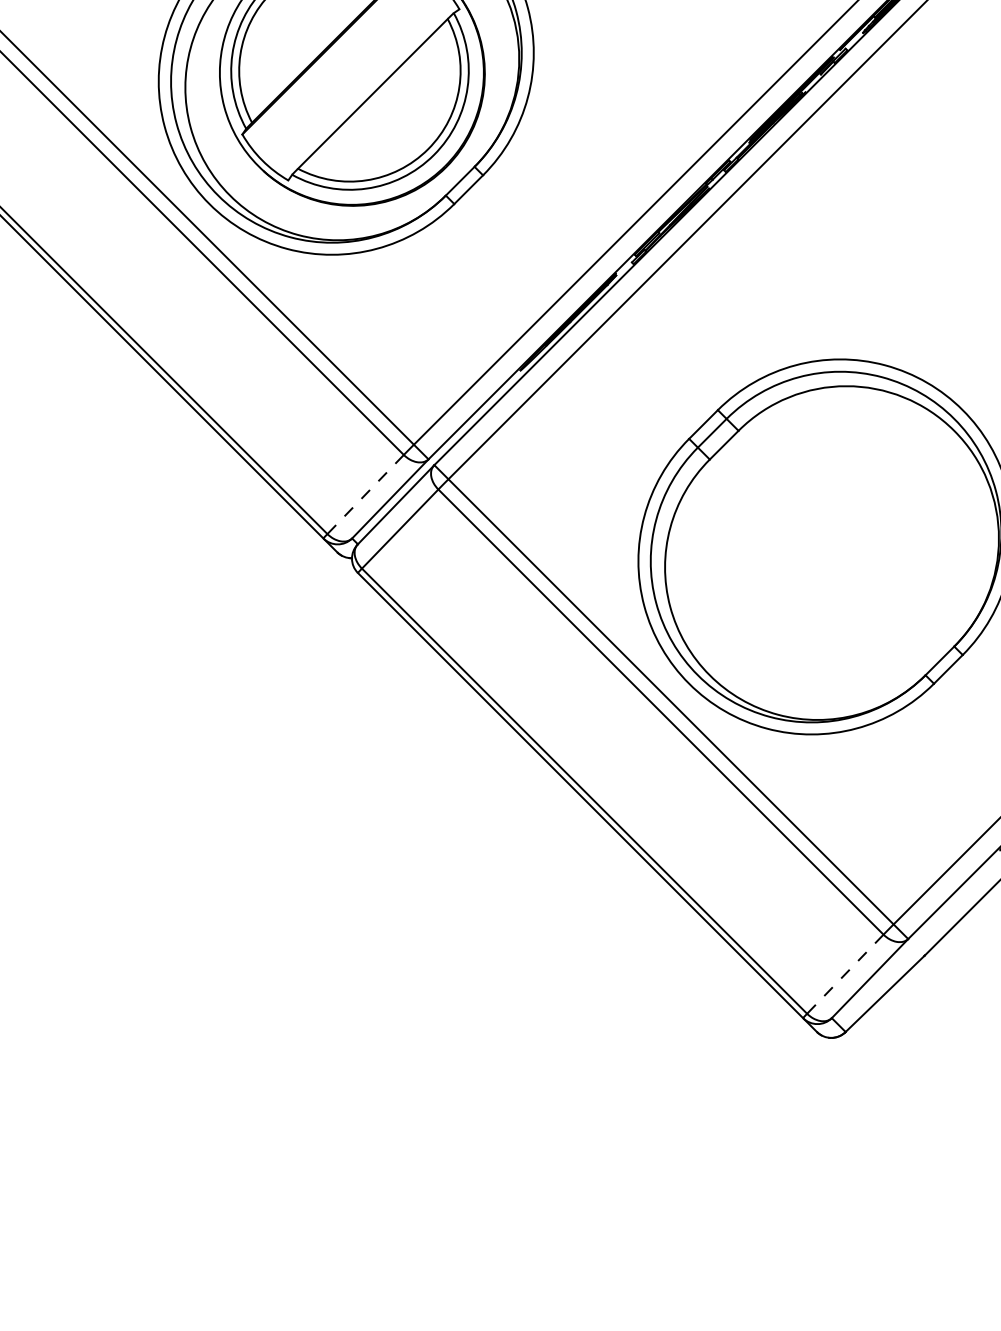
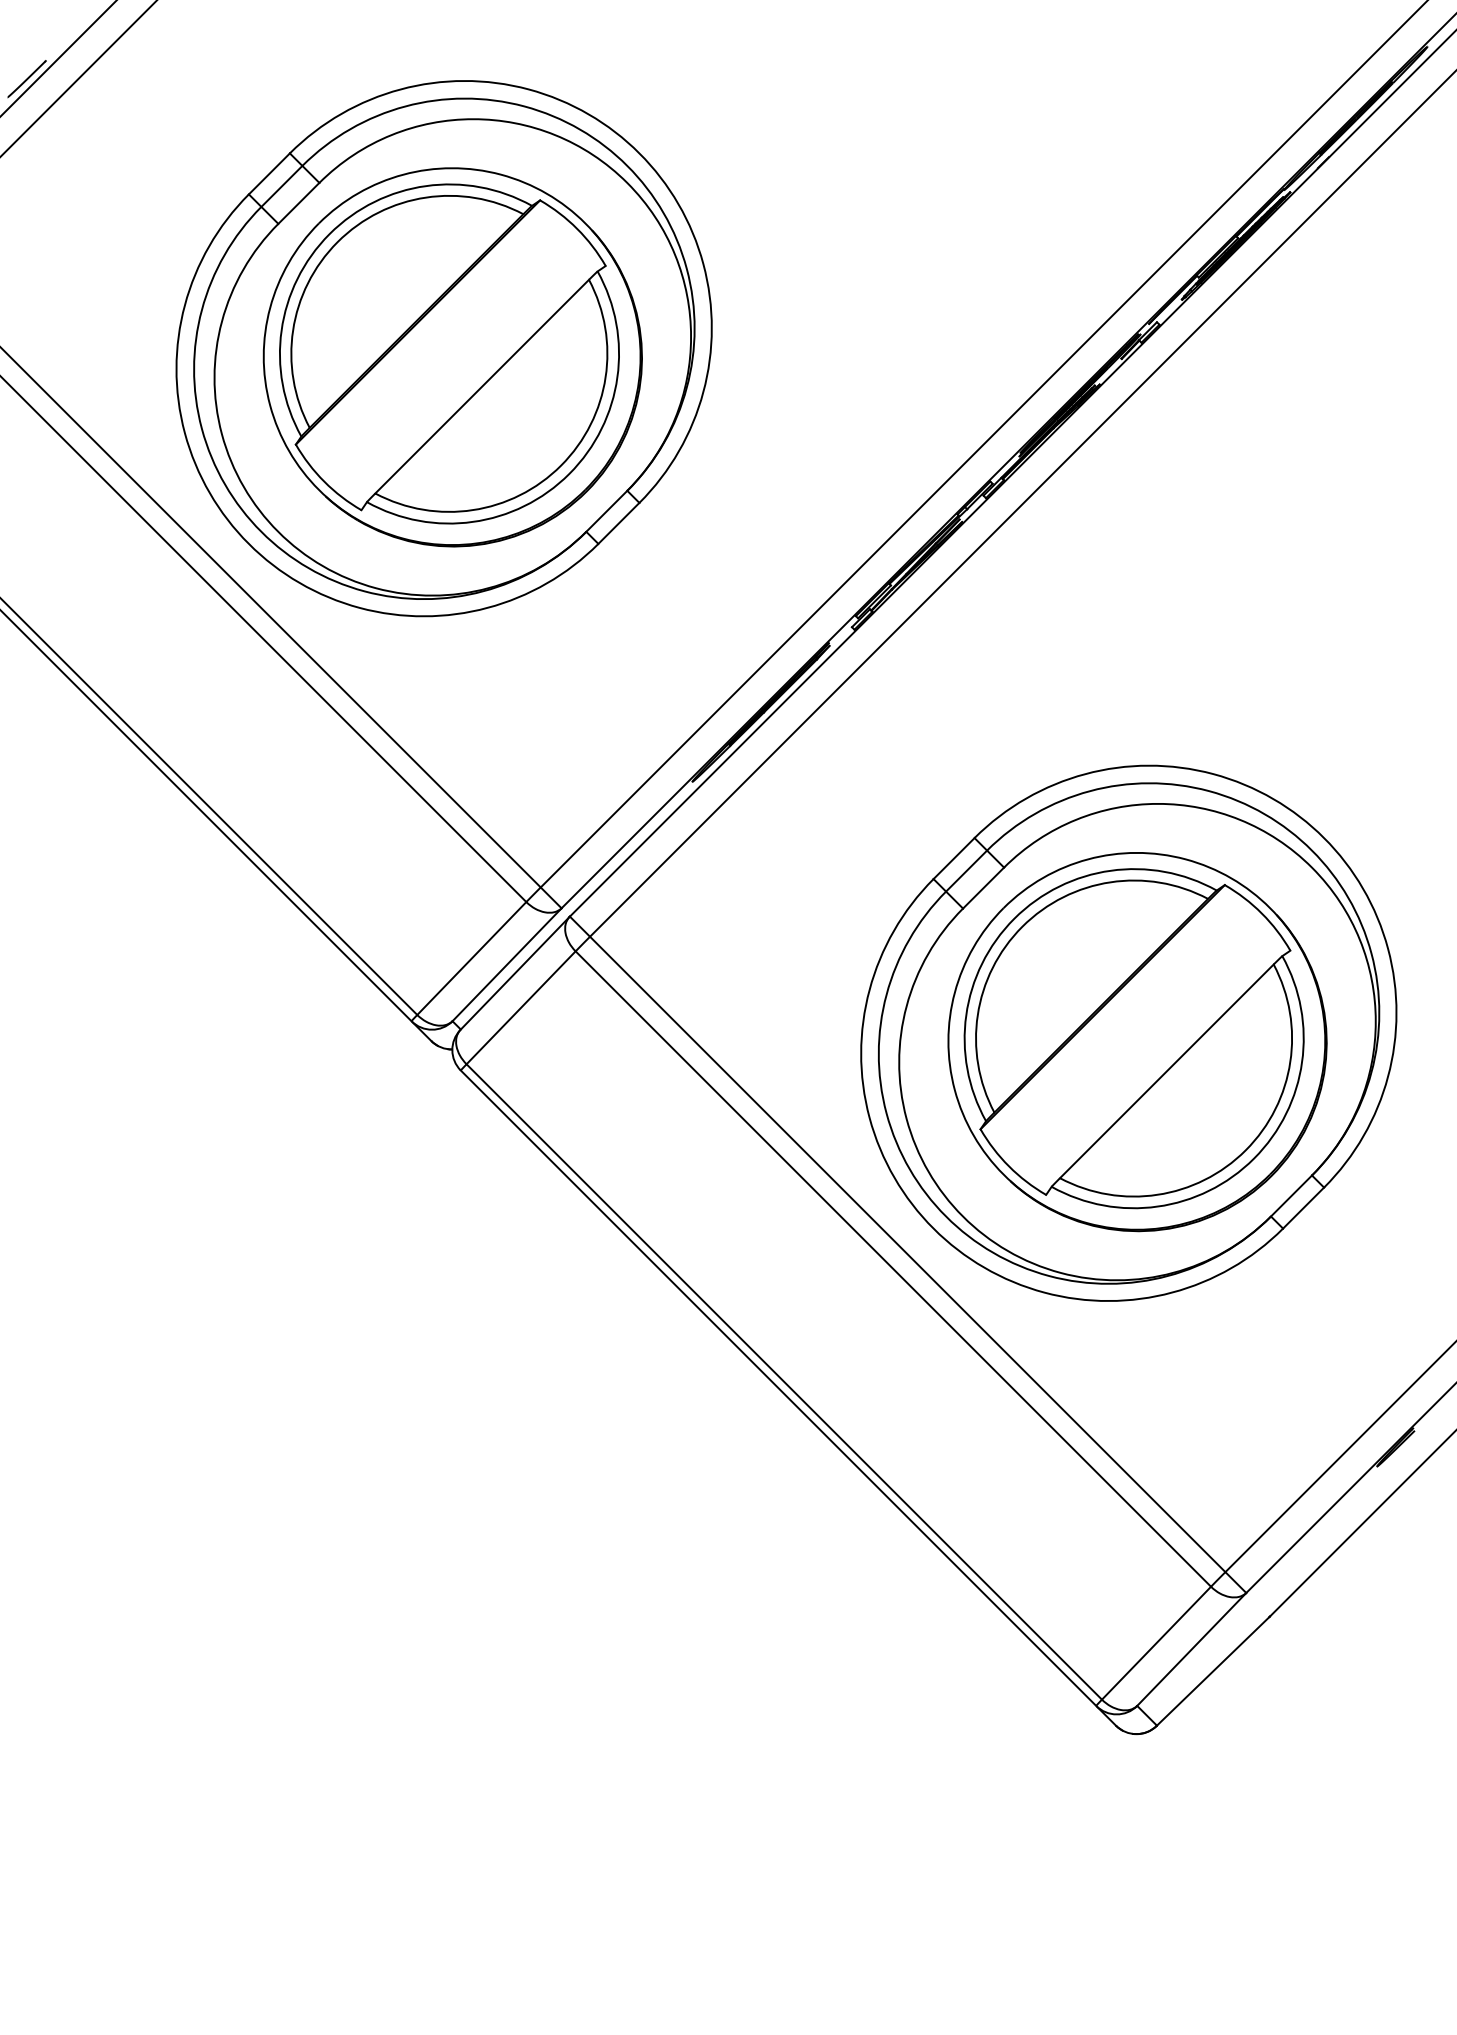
line: (365, 494) -> (471, 958), dashed -> solid
part: (832, 553) -> (1137, 1042), added
line: (845, 974) -> (1156, 1643), dashed -> solid

